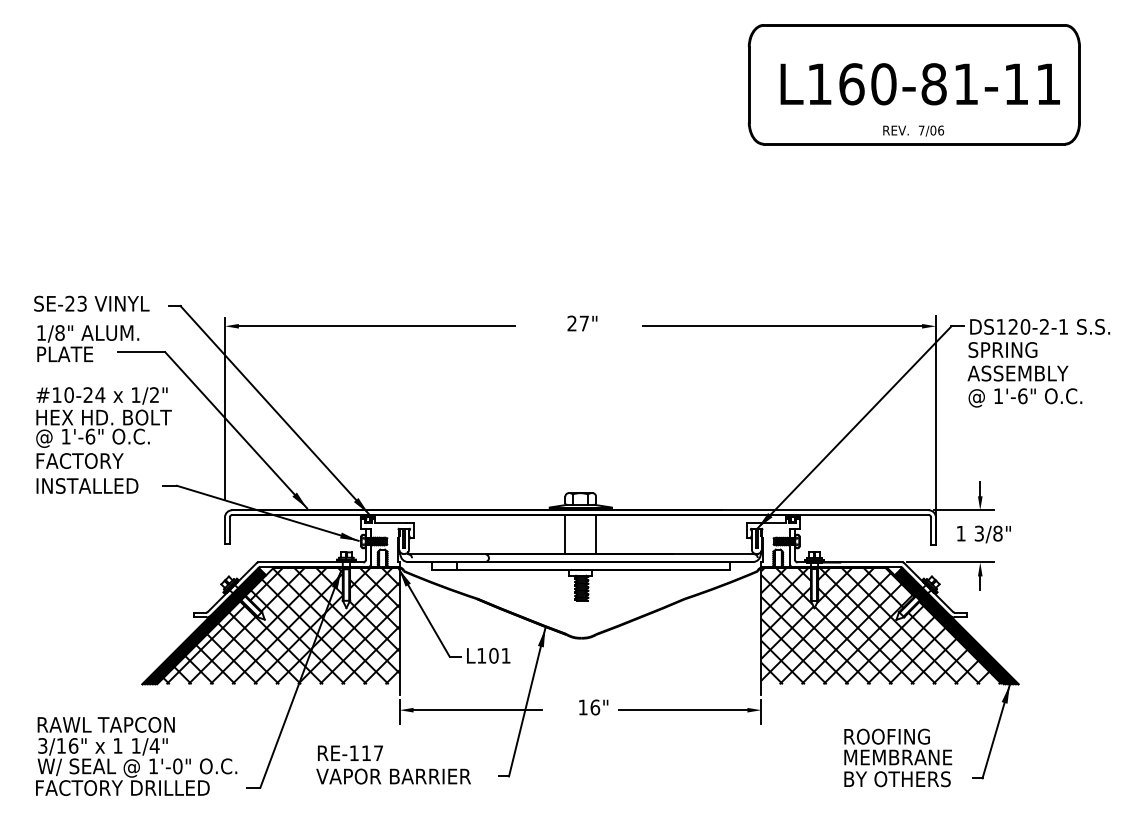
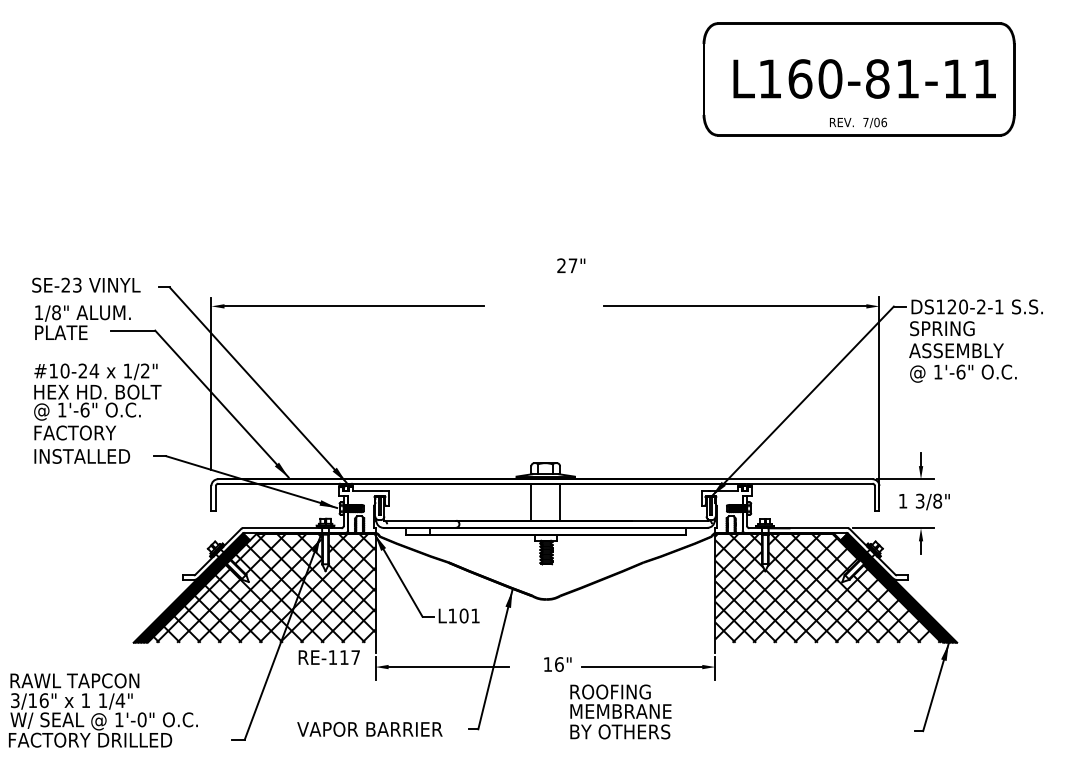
text: (582, 323) -> (571, 265), moved
text: (349, 753) -> (328, 657), moved
text: (136, 756) -> (103, 710), moved
text: (897, 757) -> (620, 711), moved

